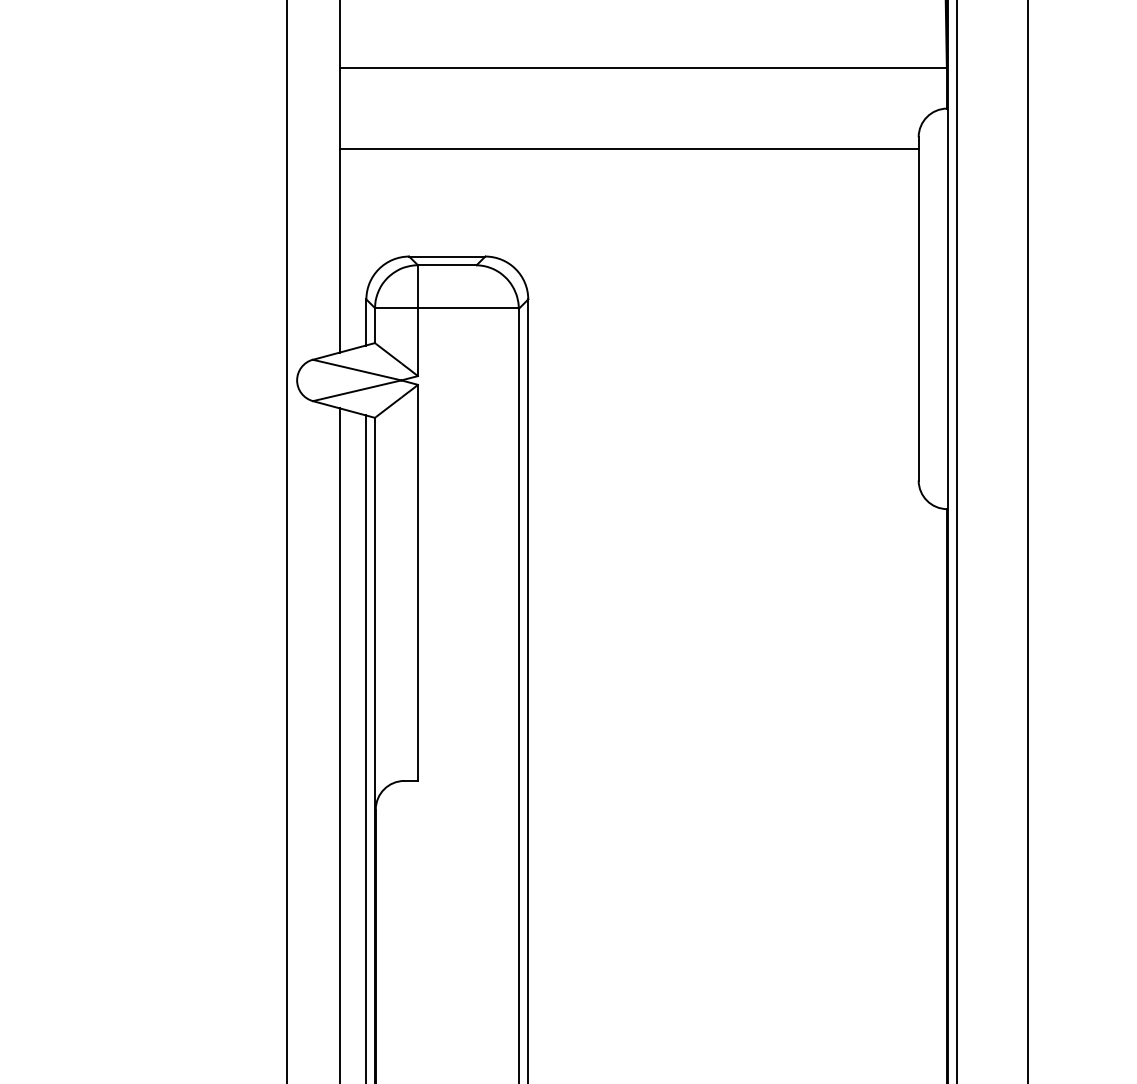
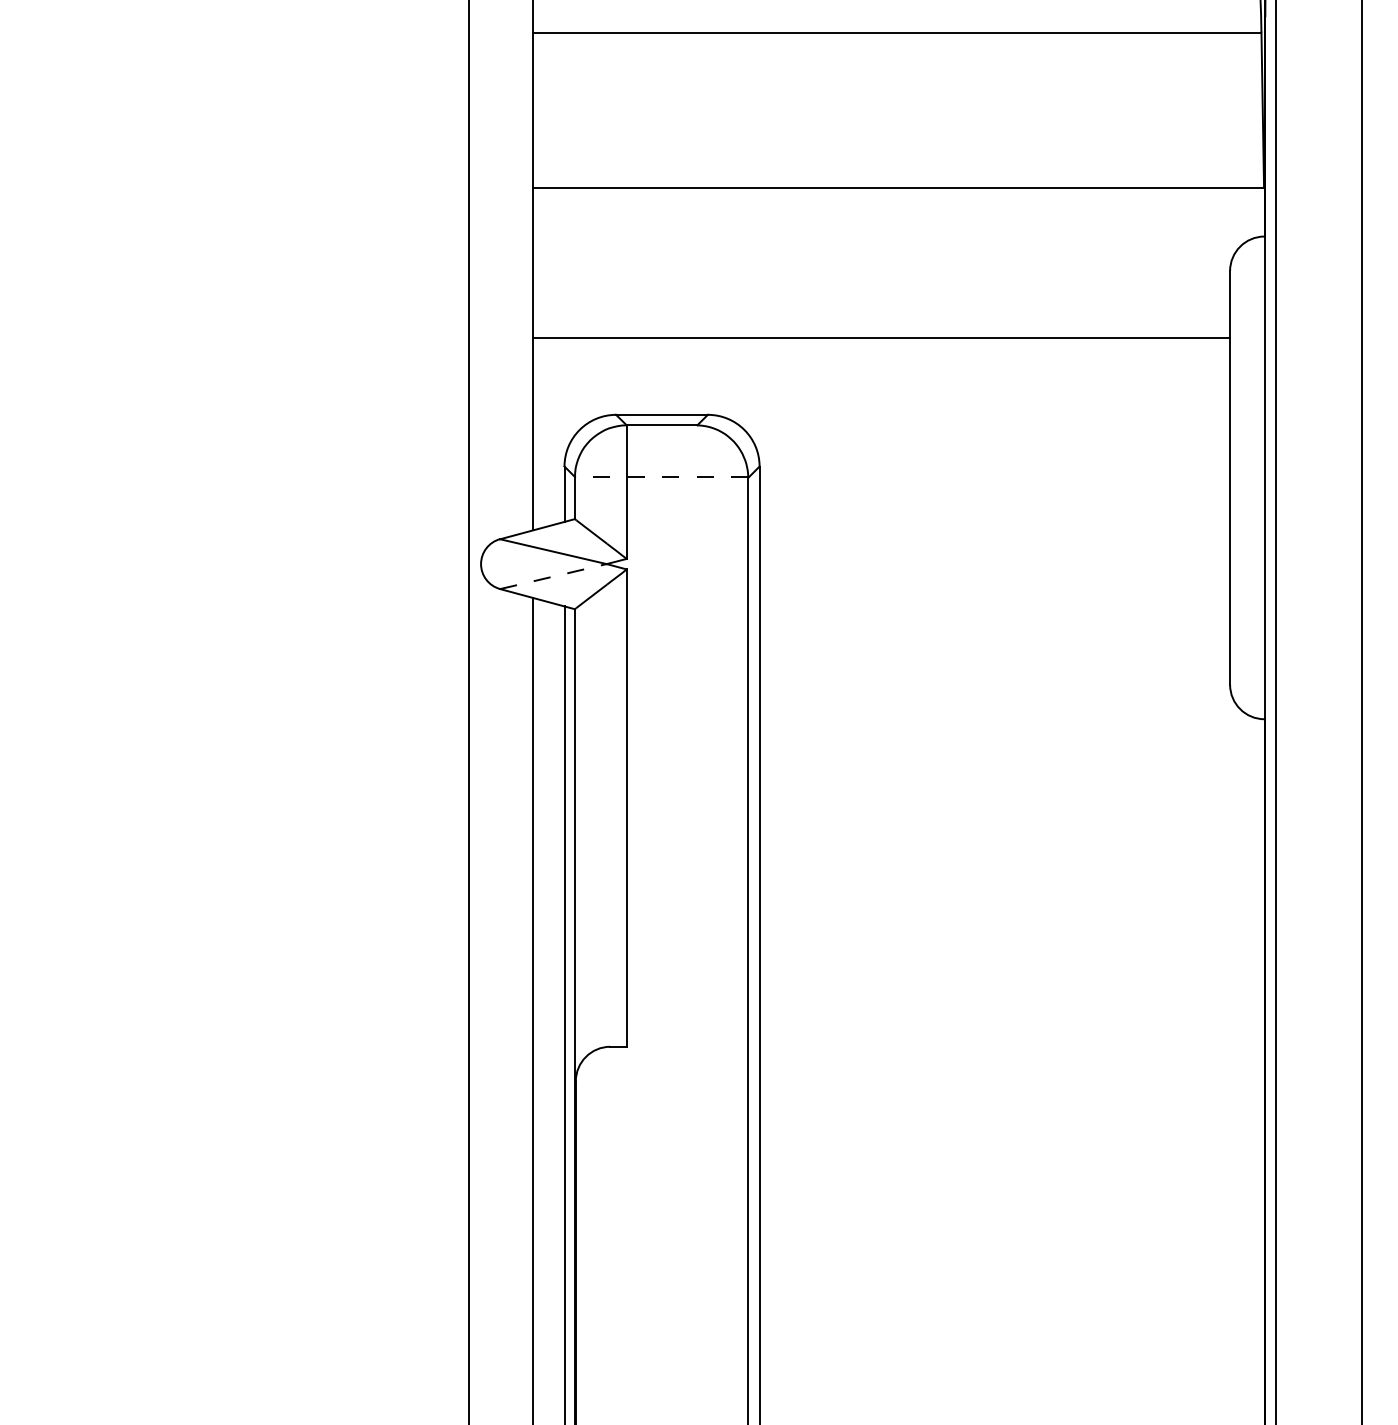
line: (629, 149) -> (881, 338), moved
line: (446, 308) -> (661, 477), solid -> dashed
line: (357, 390) -> (553, 576), solid -> dashed

